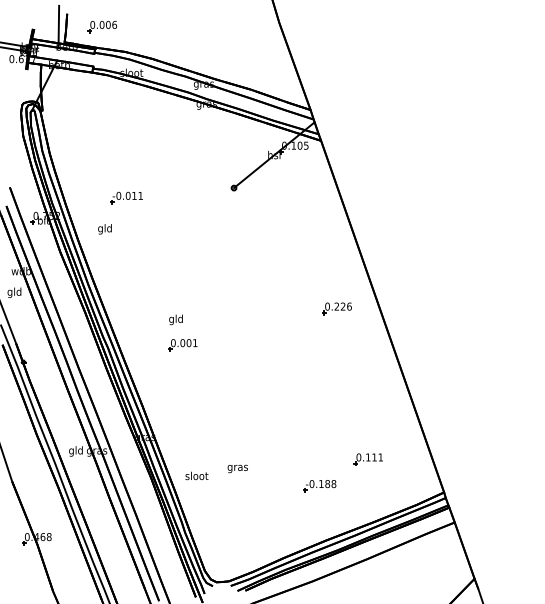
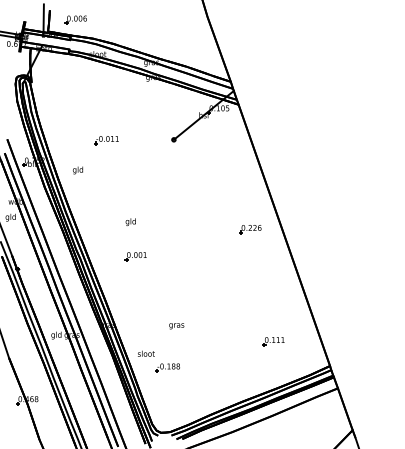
part: (126, 197) -> (106, 140), moved
text: (175, 319) -> (130, 221), moved
text: (237, 468) -> (176, 325), moved
part: (319, 486) -> (167, 368), moved

